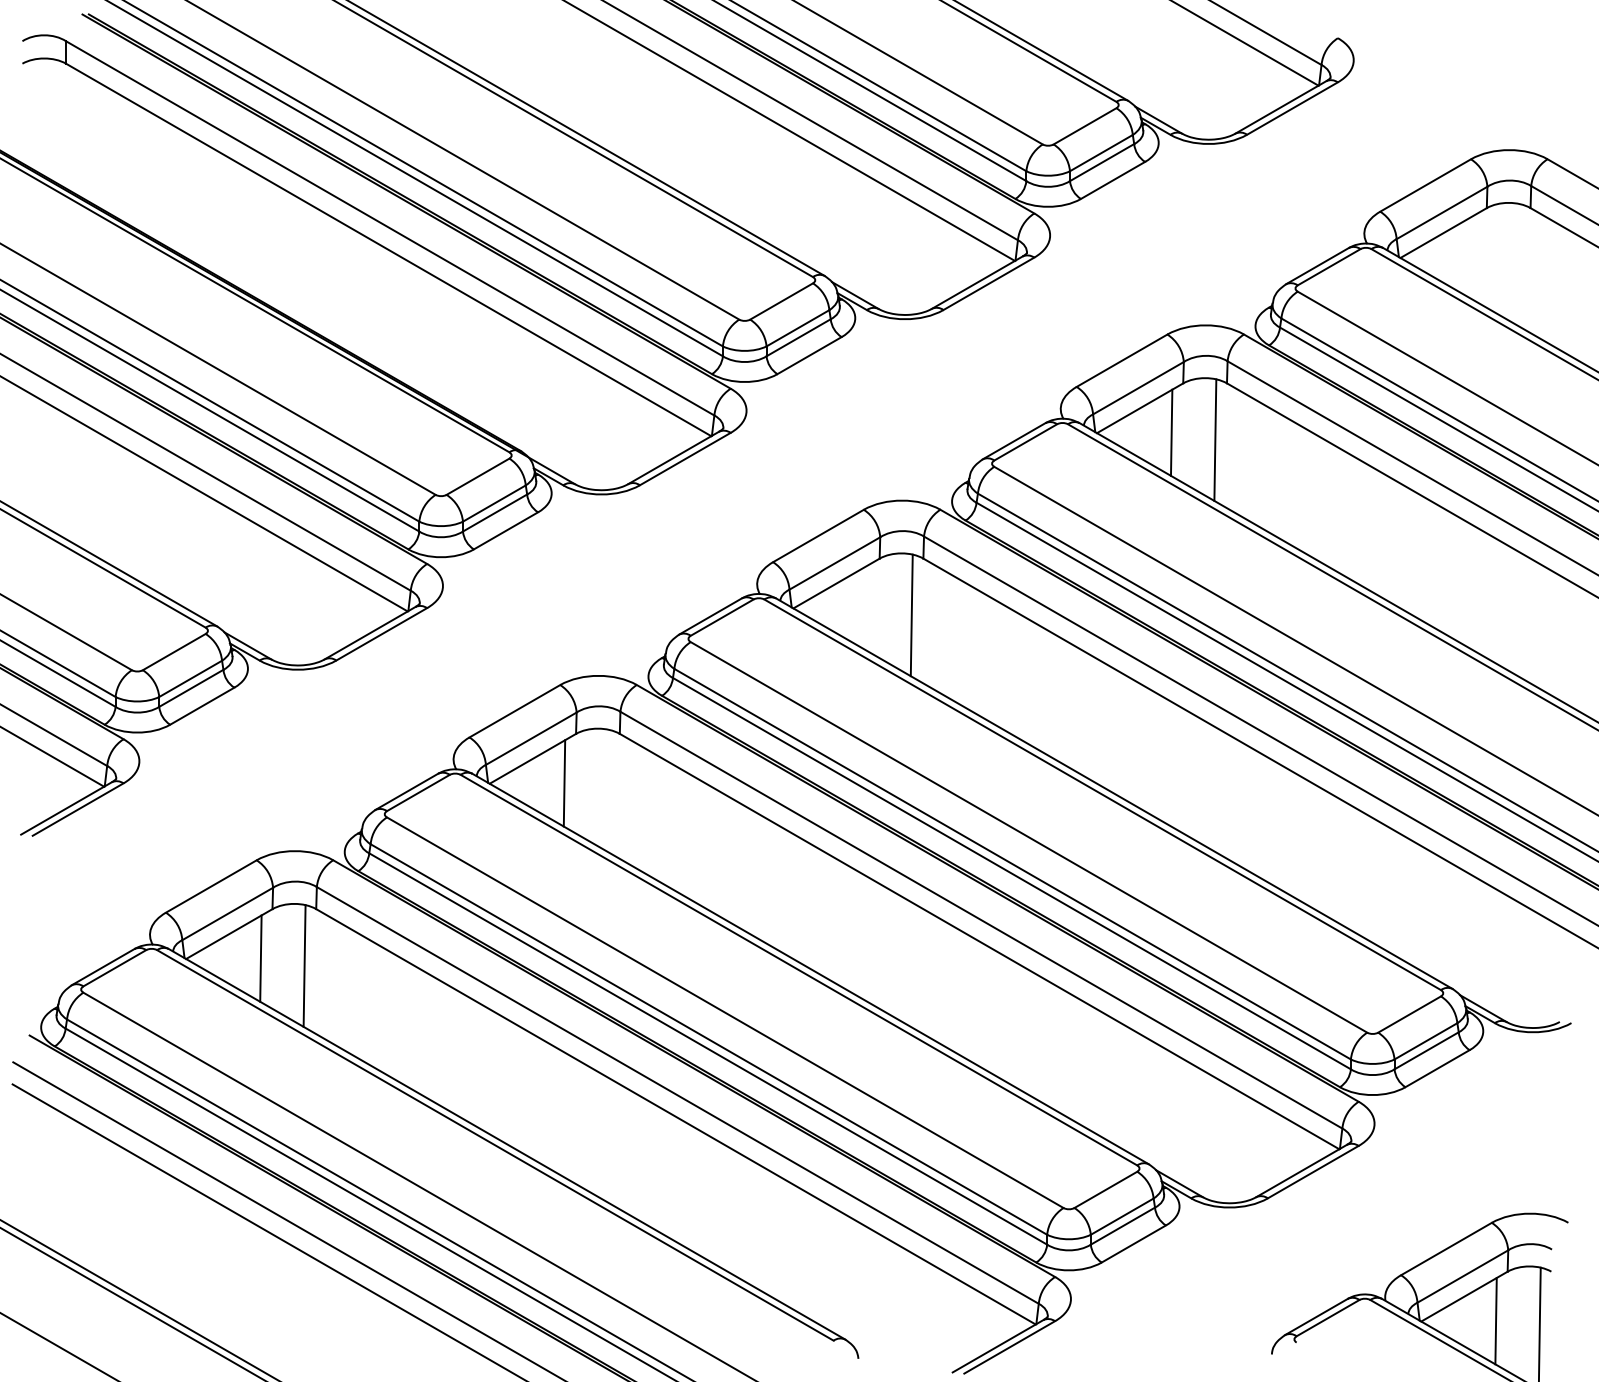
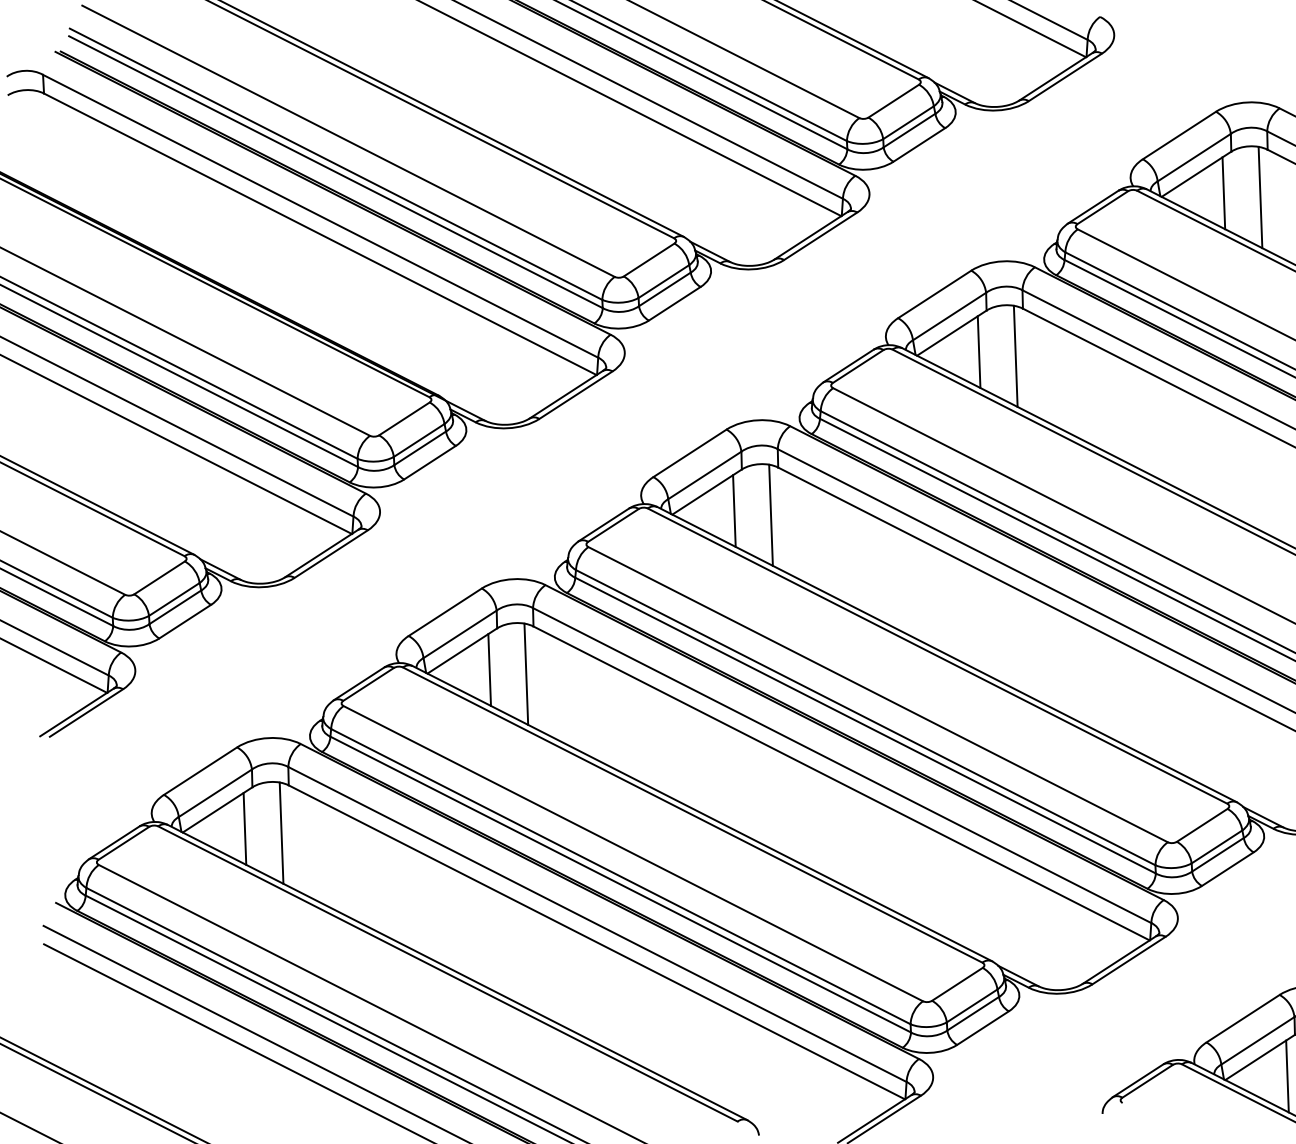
line: (1474, 257) -> (1223, 193), added
line: (1518, 264) -> (1260, 197), added
line: (867, 607) -> (733, 510), added
line: (608, 790) -> (526, 674), added

